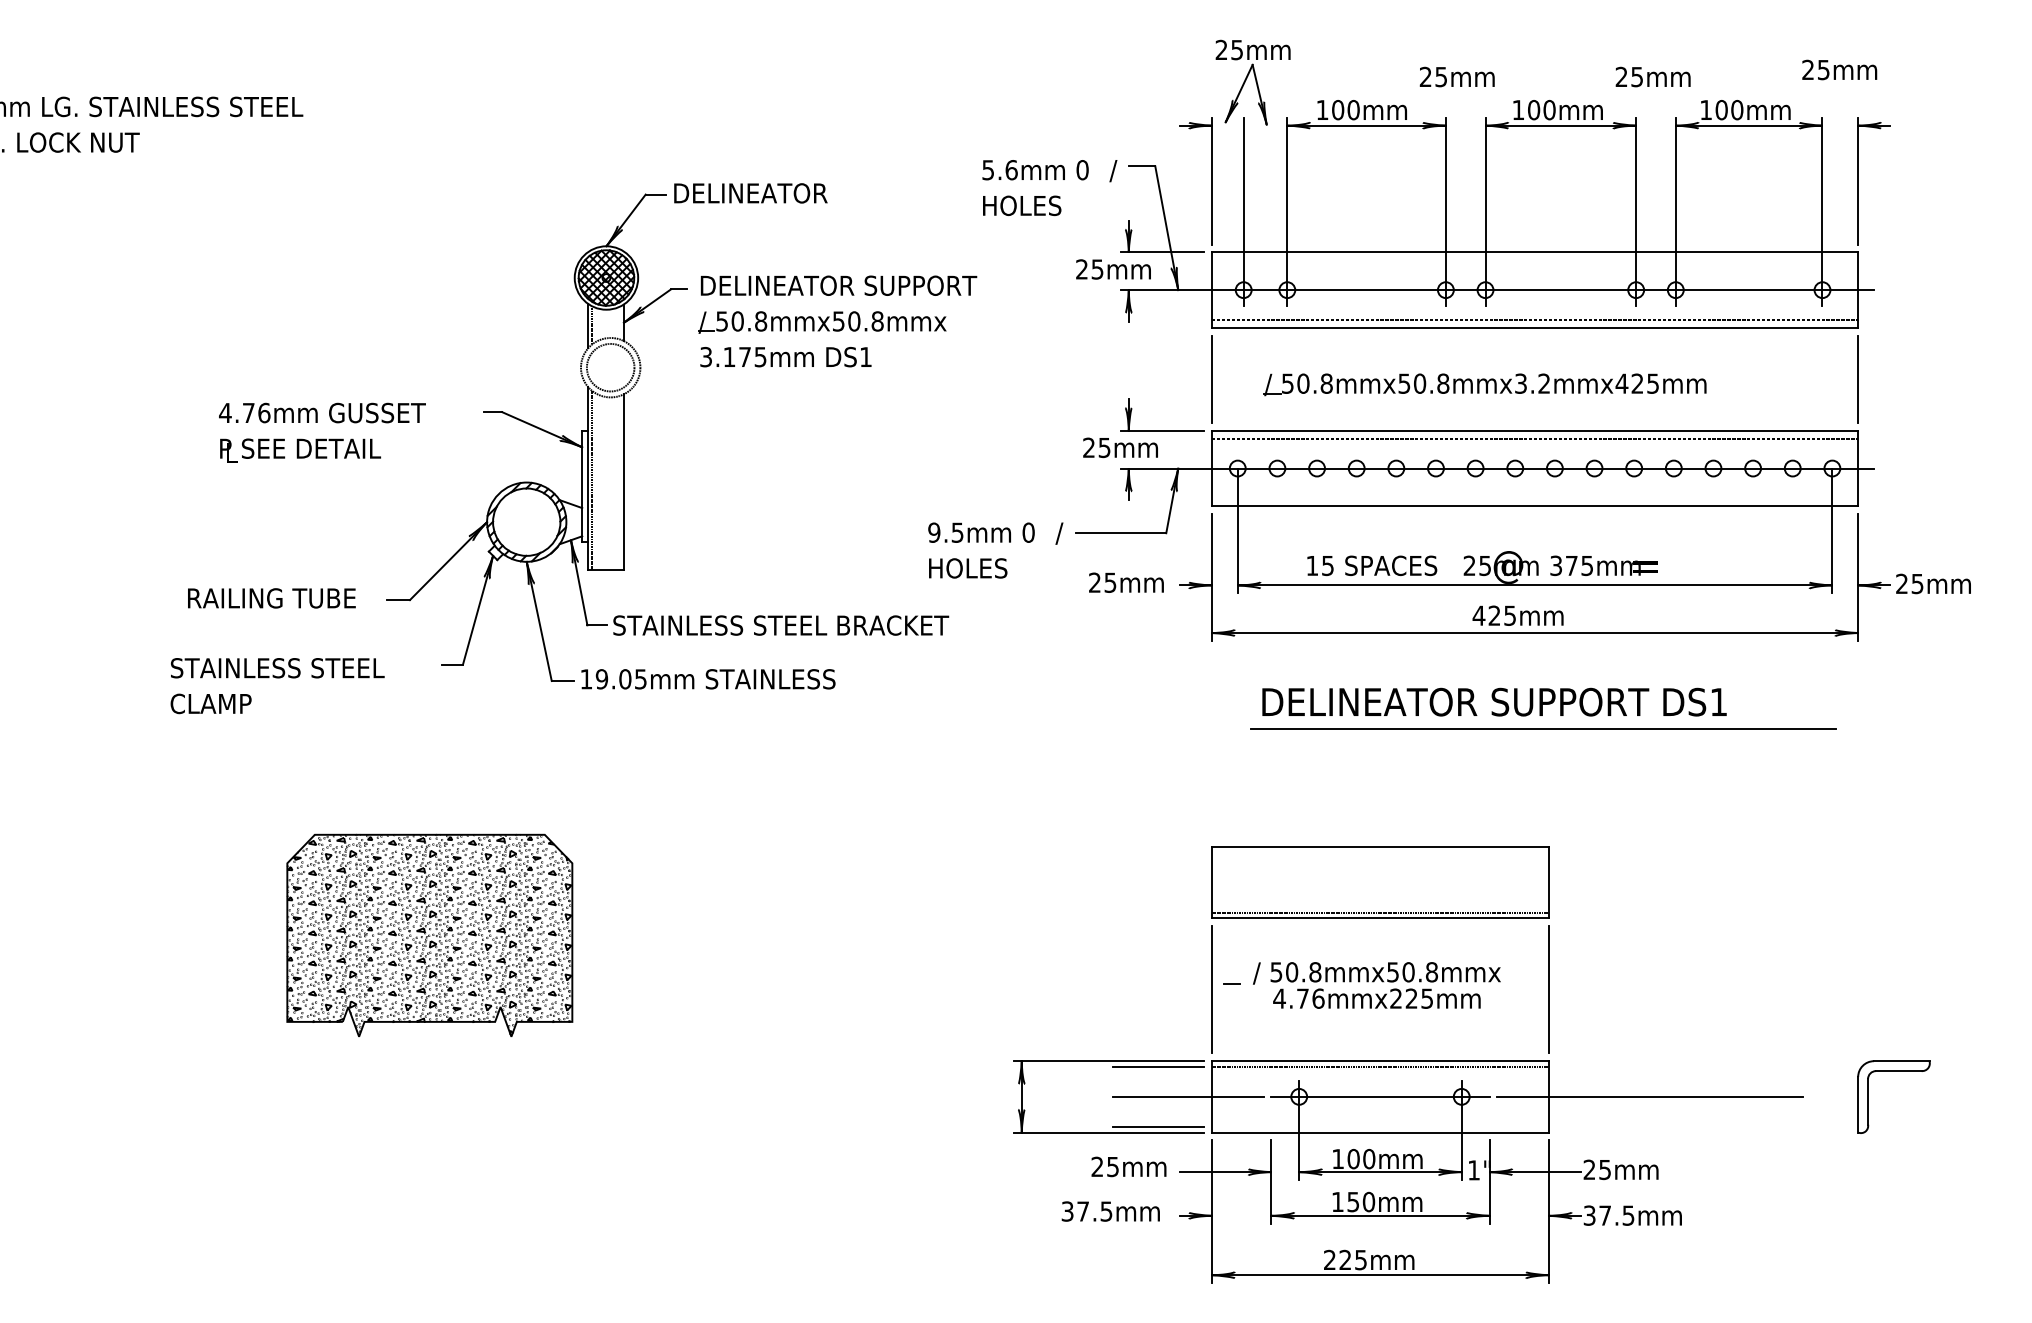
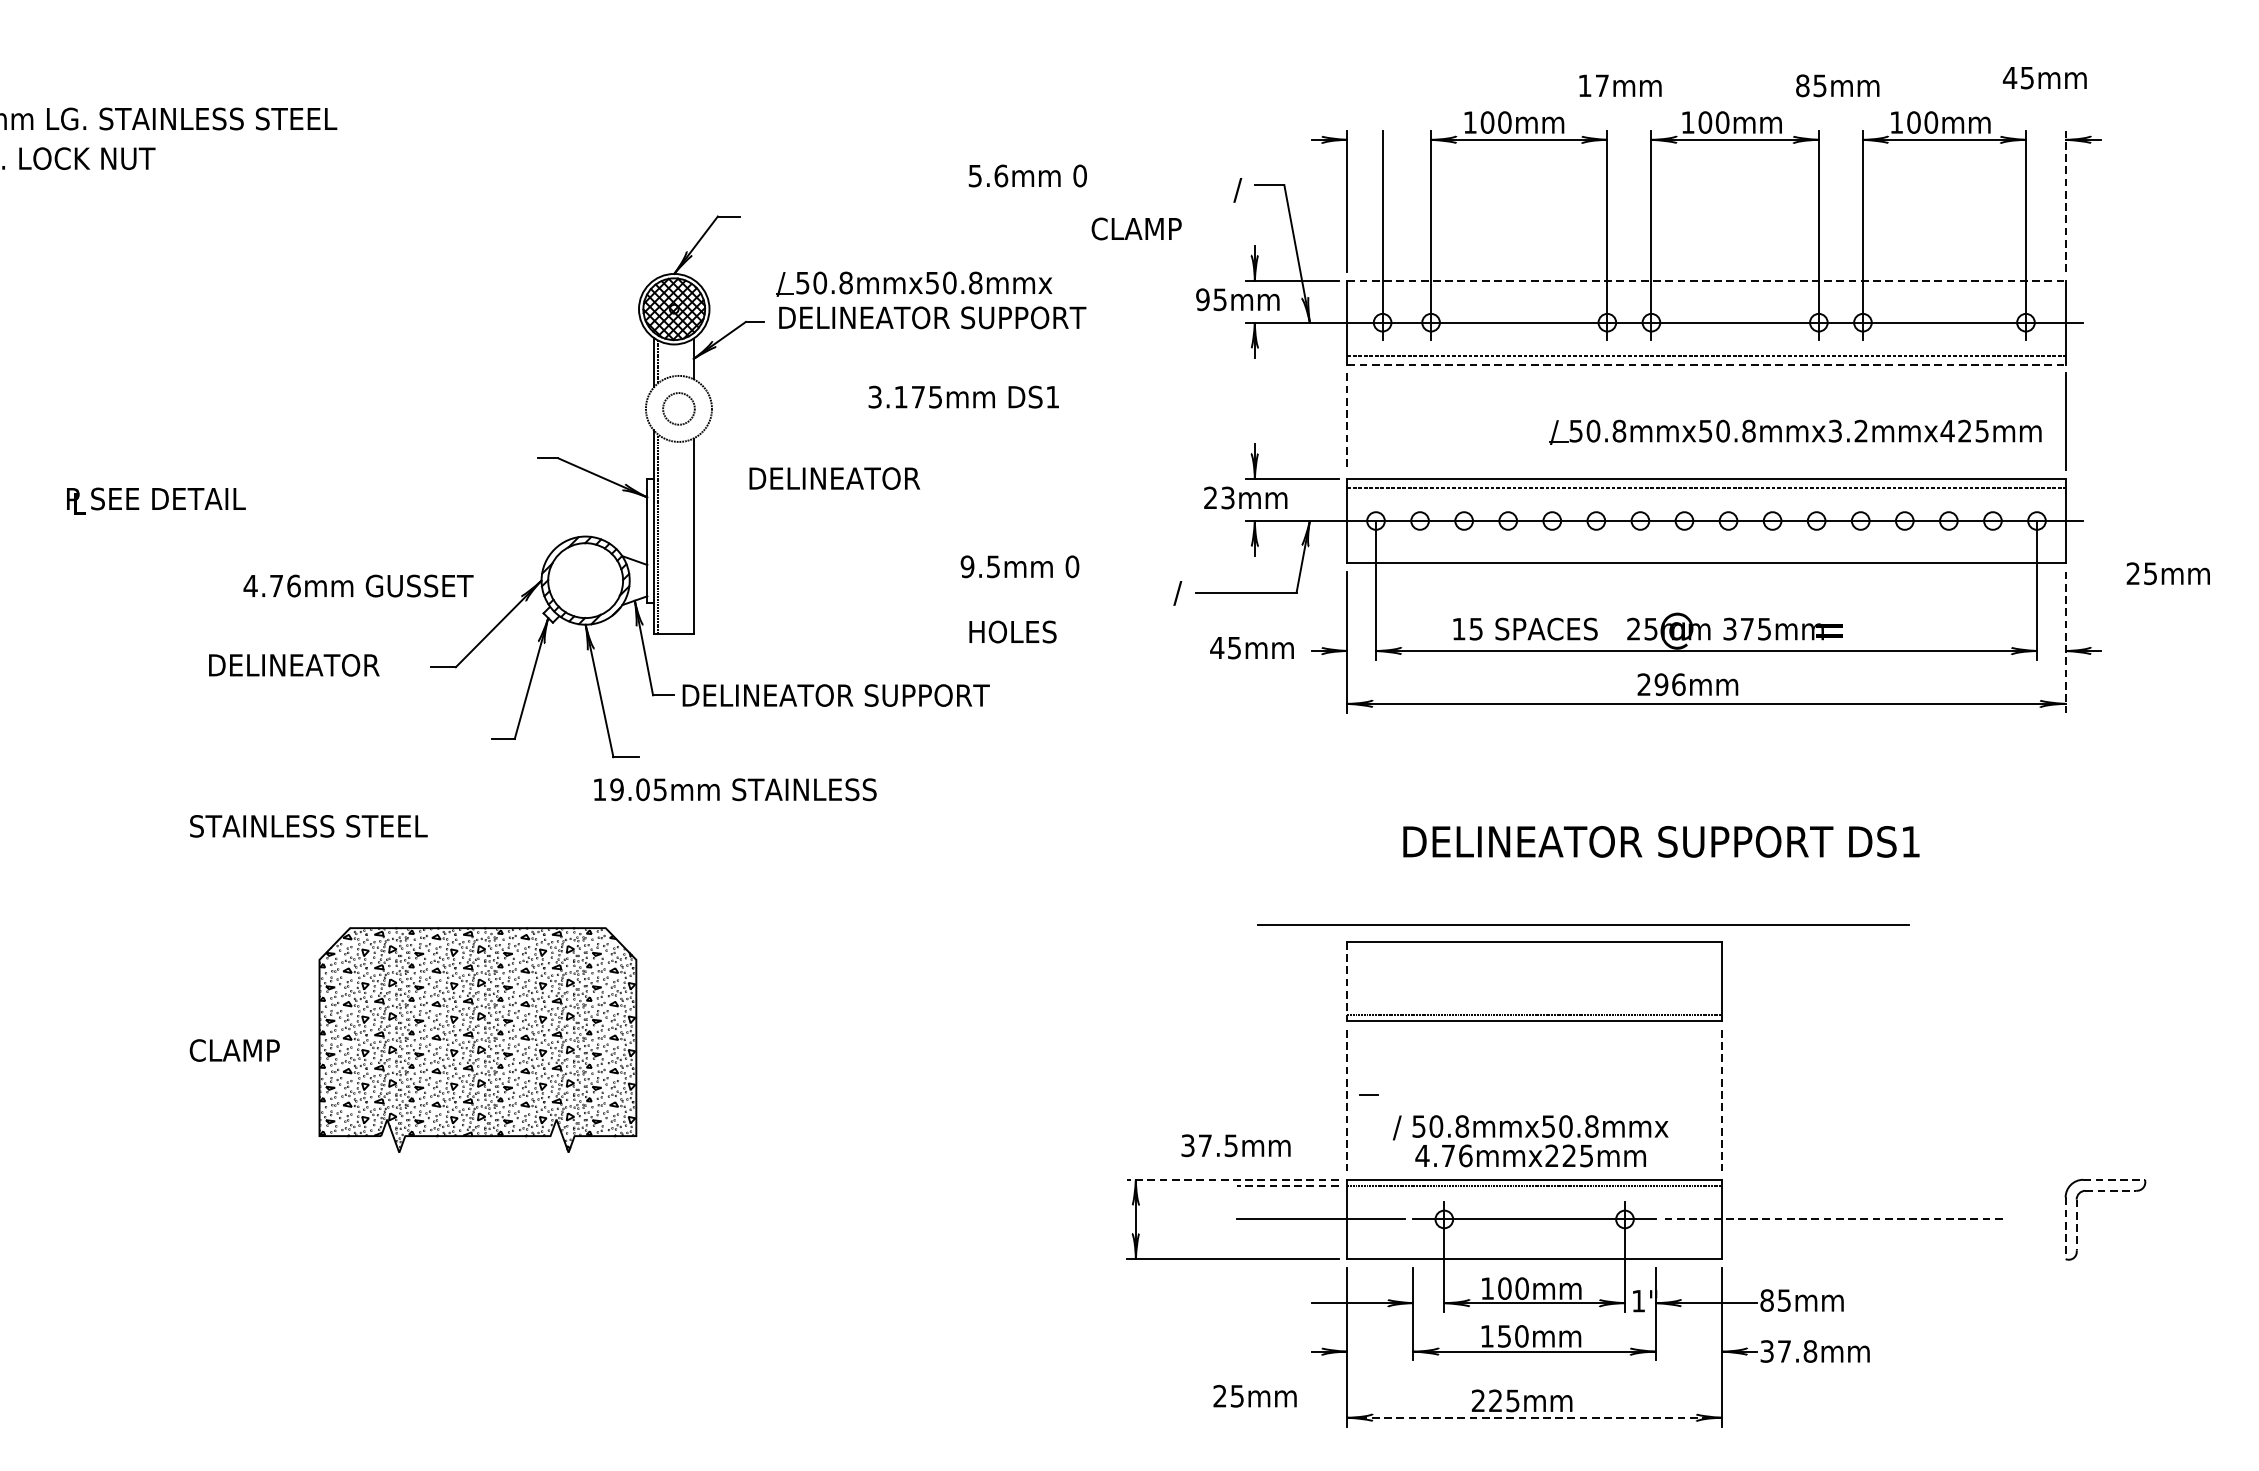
text: (1807, 69) -> (2009, 77), 25mm -> 45mm
text: (1432, 76) -> (1592, 85), 25mm -> 17mm
text: (1621, 76) -> (1802, 85), 25mm -> 85mm
part: (1252, 82) -> (1392, 91), removed
text: (1035, 170) -> (1027, 176), moved
line: (1858, 180) -> (2066, 200), solid -> dashed
text: (750, 193) -> (834, 478), moved
text: (1022, 205) -> (1136, 228), HOLES -> CLAMP
line: (1535, 252) -> (1706, 280), solid -> dashed
text: (1082, 269) -> (1203, 299), 25mm -> 95mm
part: (822, 322) -> (914, 284), moved
line: (1535, 327) -> (1706, 364), solid -> dashed
text: (785, 357) -> (963, 397), moved
circle: (610, 367) -> (678, 408), size x0.6
line: (1212, 379) -> (1347, 422), solid -> dashed
part: (1484, 384) -> (1794, 432), moved
text: (322, 412) -> (358, 585), moved
text: (1104, 447) -> (1227, 497), 25mm -> 23mm
text: (300, 450) -> (156, 500), moved
text: (981, 532) -> (1020, 566), moved
text: (968, 568) -> (1013, 632), moved
line: (1858, 578) -> (2066, 643), solid -> dashed
text: (1094, 582) -> (1216, 647), 25mm -> 45mm
text: (1933, 583) -> (2168, 573), moved
text: (272, 598) -> (303, 665), RAILING TUBE -> DELINEATOR
text: (1494, 615) -> (1661, 684), 425mm -> 296mm
text: (781, 625) -> (868, 695), STAINLESS STEEL BRACKET -> DELINEATOR SUPPORT
text: (277, 668) -> (308, 826), moved
text: (708, 679) -> (735, 789), moved
text: (1494, 701) -> (1661, 841), moved
text: (210, 703) -> (234, 1050), moved
line: (1543, 728) -> (1583, 924), moved
line: (1212, 882) -> (1347, 981), solid -> dashed
text: (1376, 985) -> (1530, 1141), moved
line: (1212, 990) -> (1347, 1101), solid -> dashed
line: (1548, 990) -> (1721, 1101), solid -> dashed
line: (1108, 1061) -> (1232, 1180), solid -> dashed
line: (1901, 1061) -> (2113, 1180), solid -> dashed
line: (1158, 1067) -> (1287, 1186), solid -> dashed
line: (1898, 1071) -> (2110, 1191), solid -> dashed
line: (1650, 1096) -> (1834, 1219), solid -> dashed
line: (1868, 1101) -> (2077, 1224), solid -> dashed
line: (1858, 1104) -> (2066, 1227), solid -> dashed
line: (1158, 1126) -> (1287, 1252), removed
text: (1128, 1166) -> (1254, 1395), moved
text: (1589, 1169) -> (1767, 1300), 25mm -> 85mm
text: (1110, 1211) -> (1235, 1145), moved
text: (1628, 1215) -> (1810, 1351), 37.5mm -> 37.8mm
line: (1380, 1275) -> (1534, 1418), solid -> dashed

